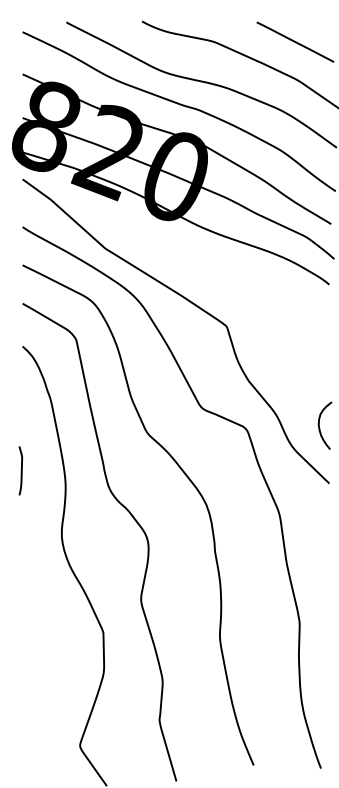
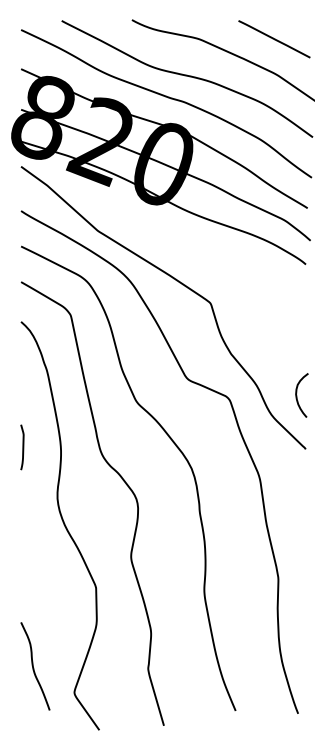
curve: (20, 470) -> (22, 447), moved
curve: (35, 717) -> (33, 666), added

